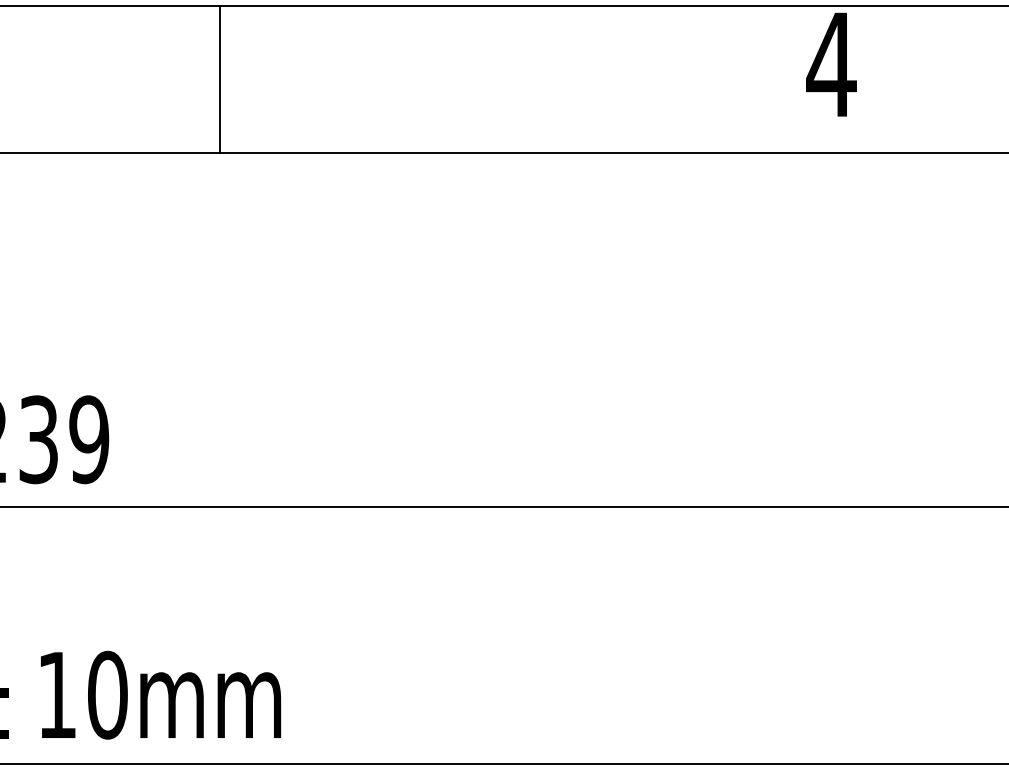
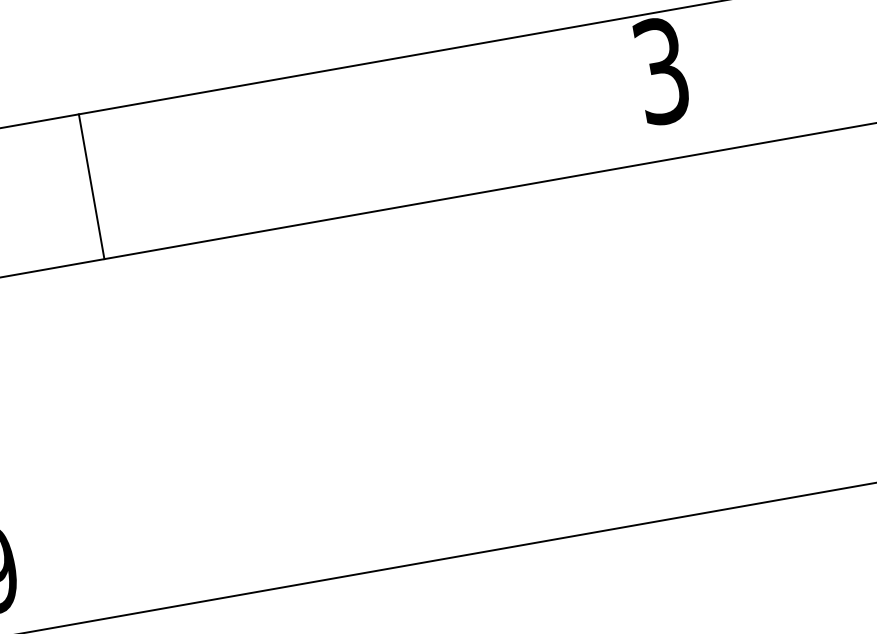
text: (831, 64) -> (661, 70), 4 -> 3
line: (220, 79) -> (91, 186), moved

